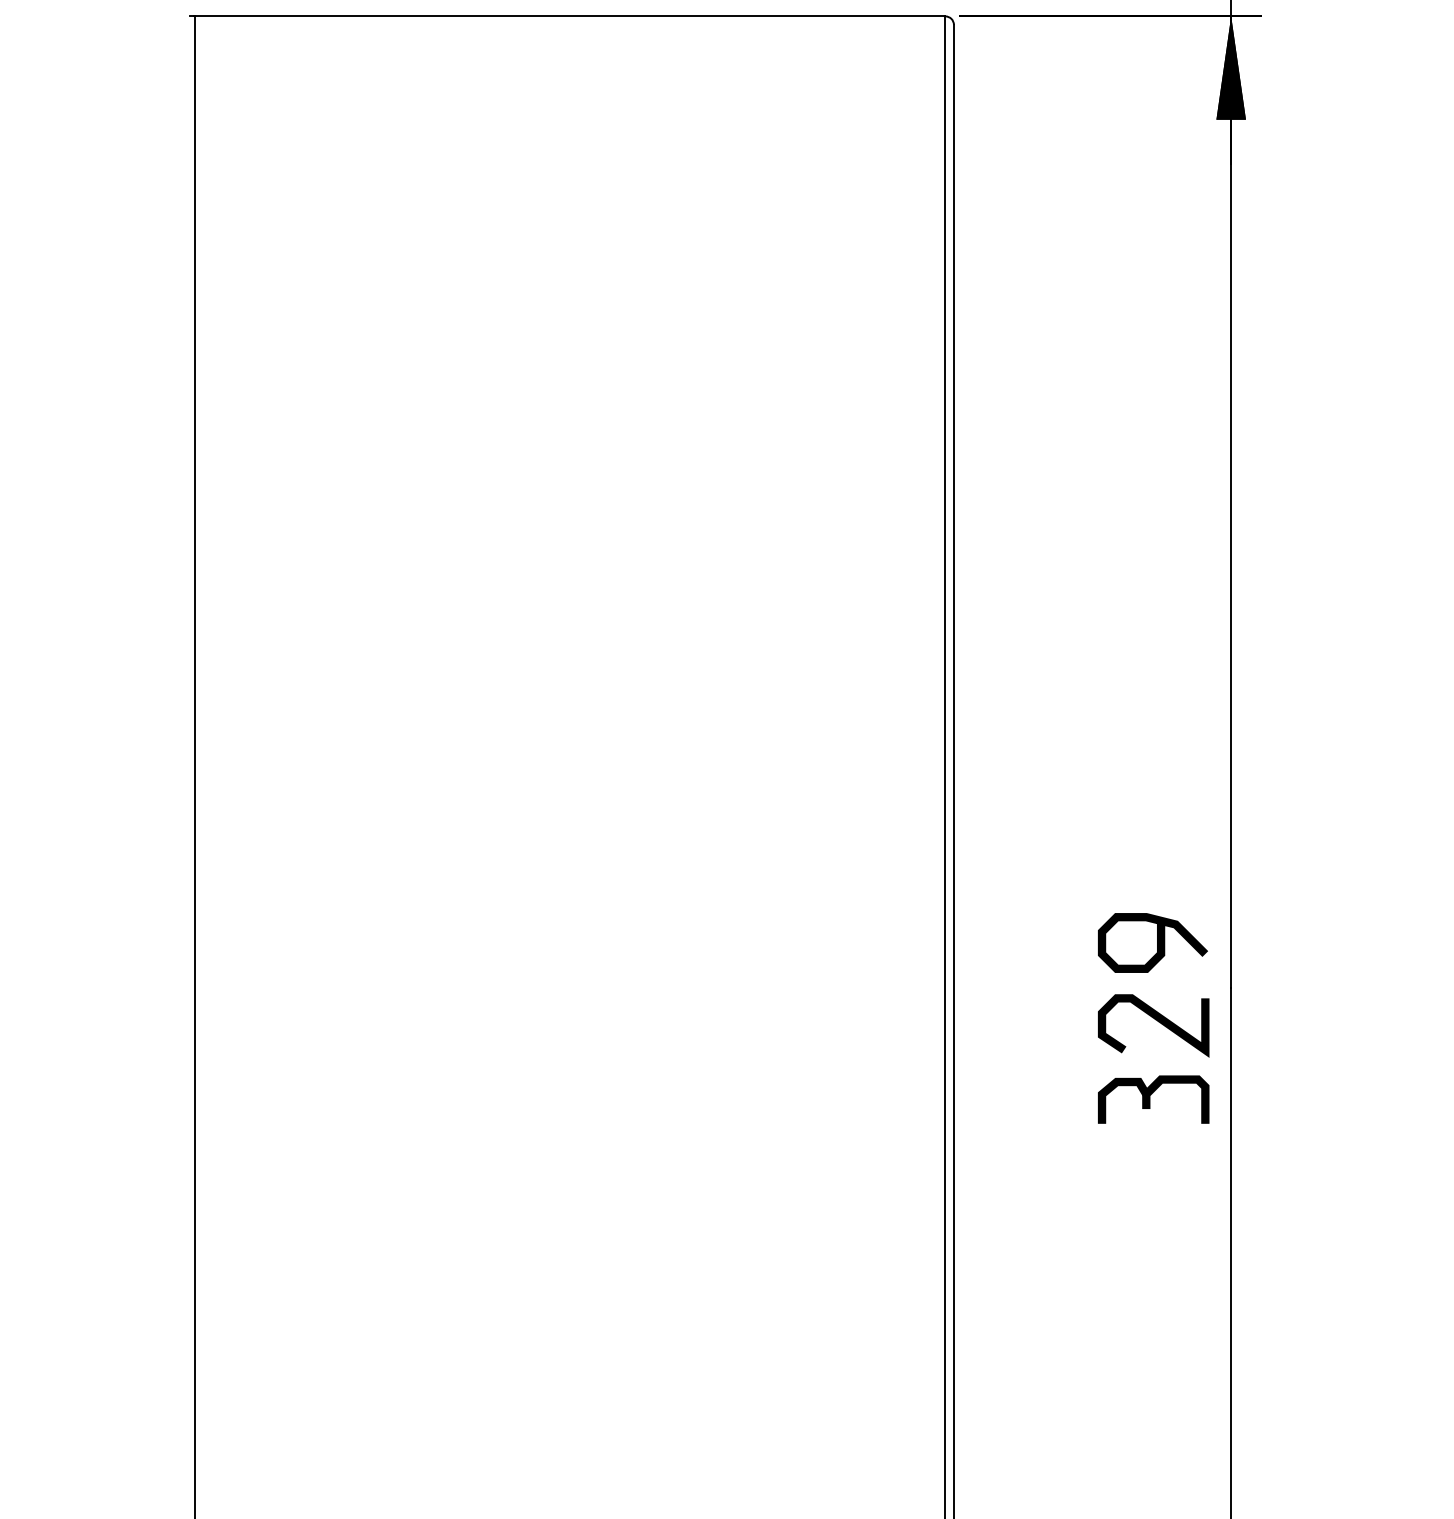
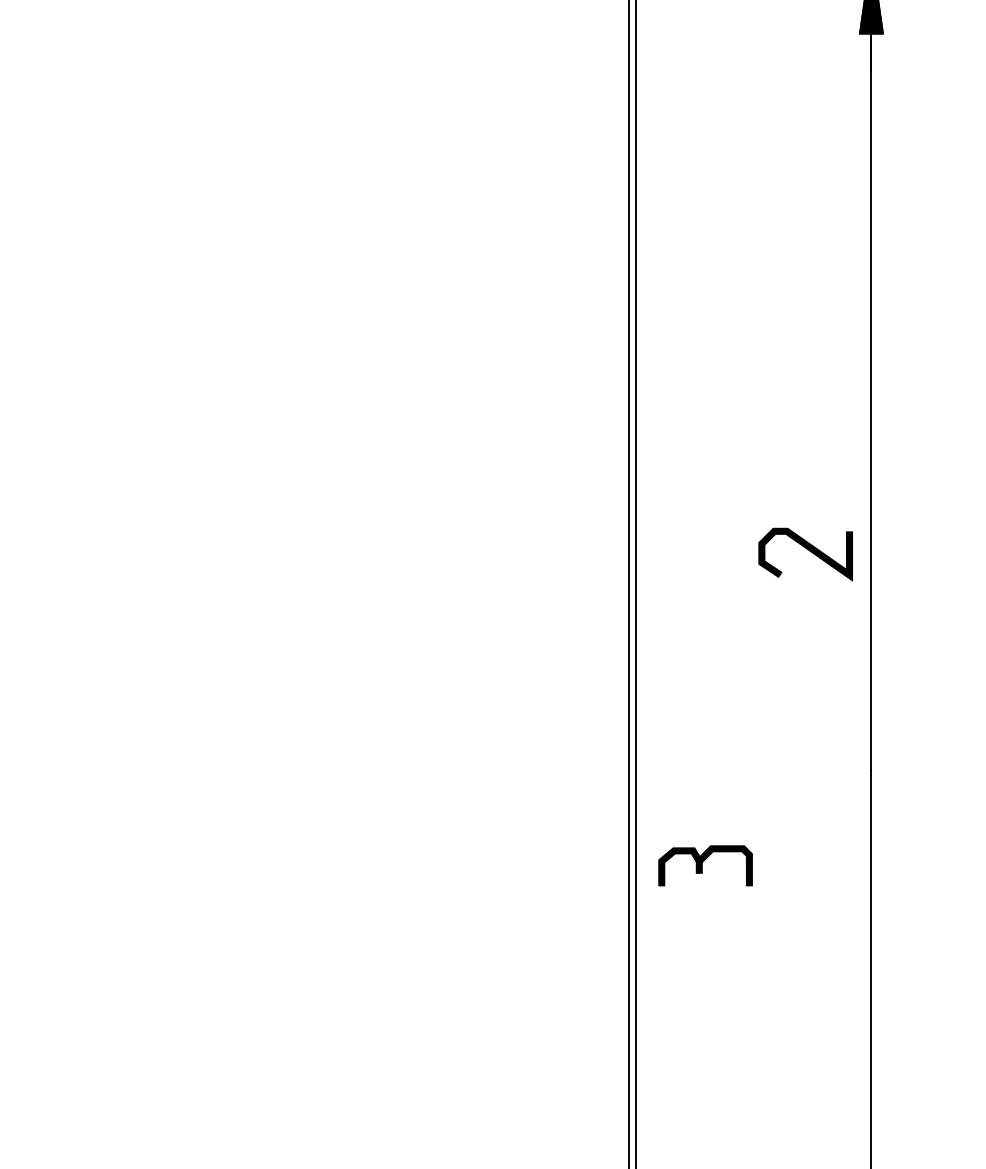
curve: (1157, 942) -> (808, 732), removed
curve: (1155, 1020) -> (807, 550), moved
part: (1153, 1099) -> (705, 865), moved

